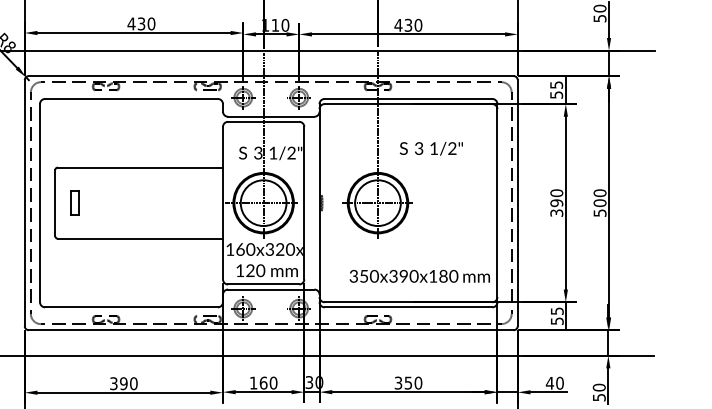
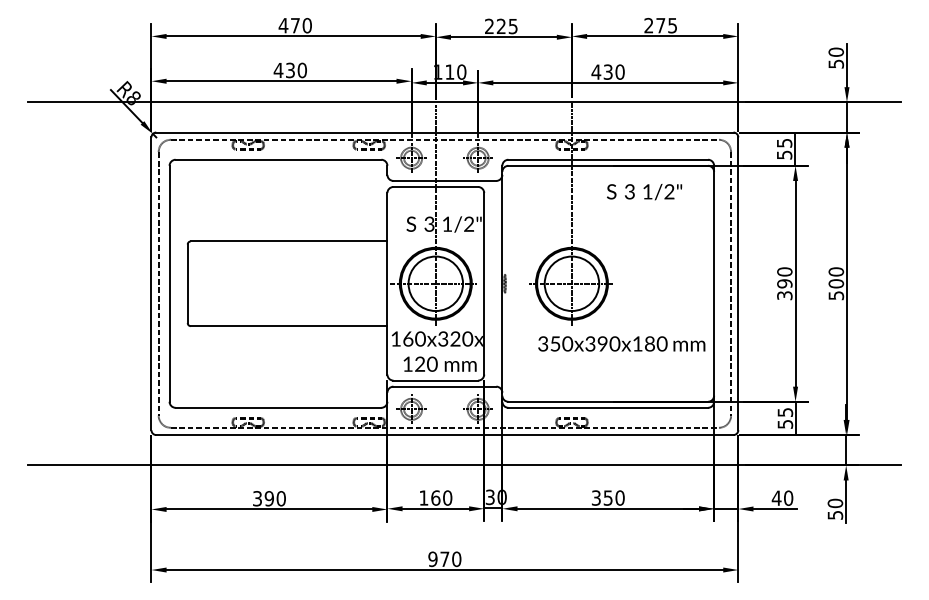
text: (431, 149) -> (644, 192), moved
part: (74, 202) -> (210, 283), removed
text: (419, 275) -> (621, 343), moved

